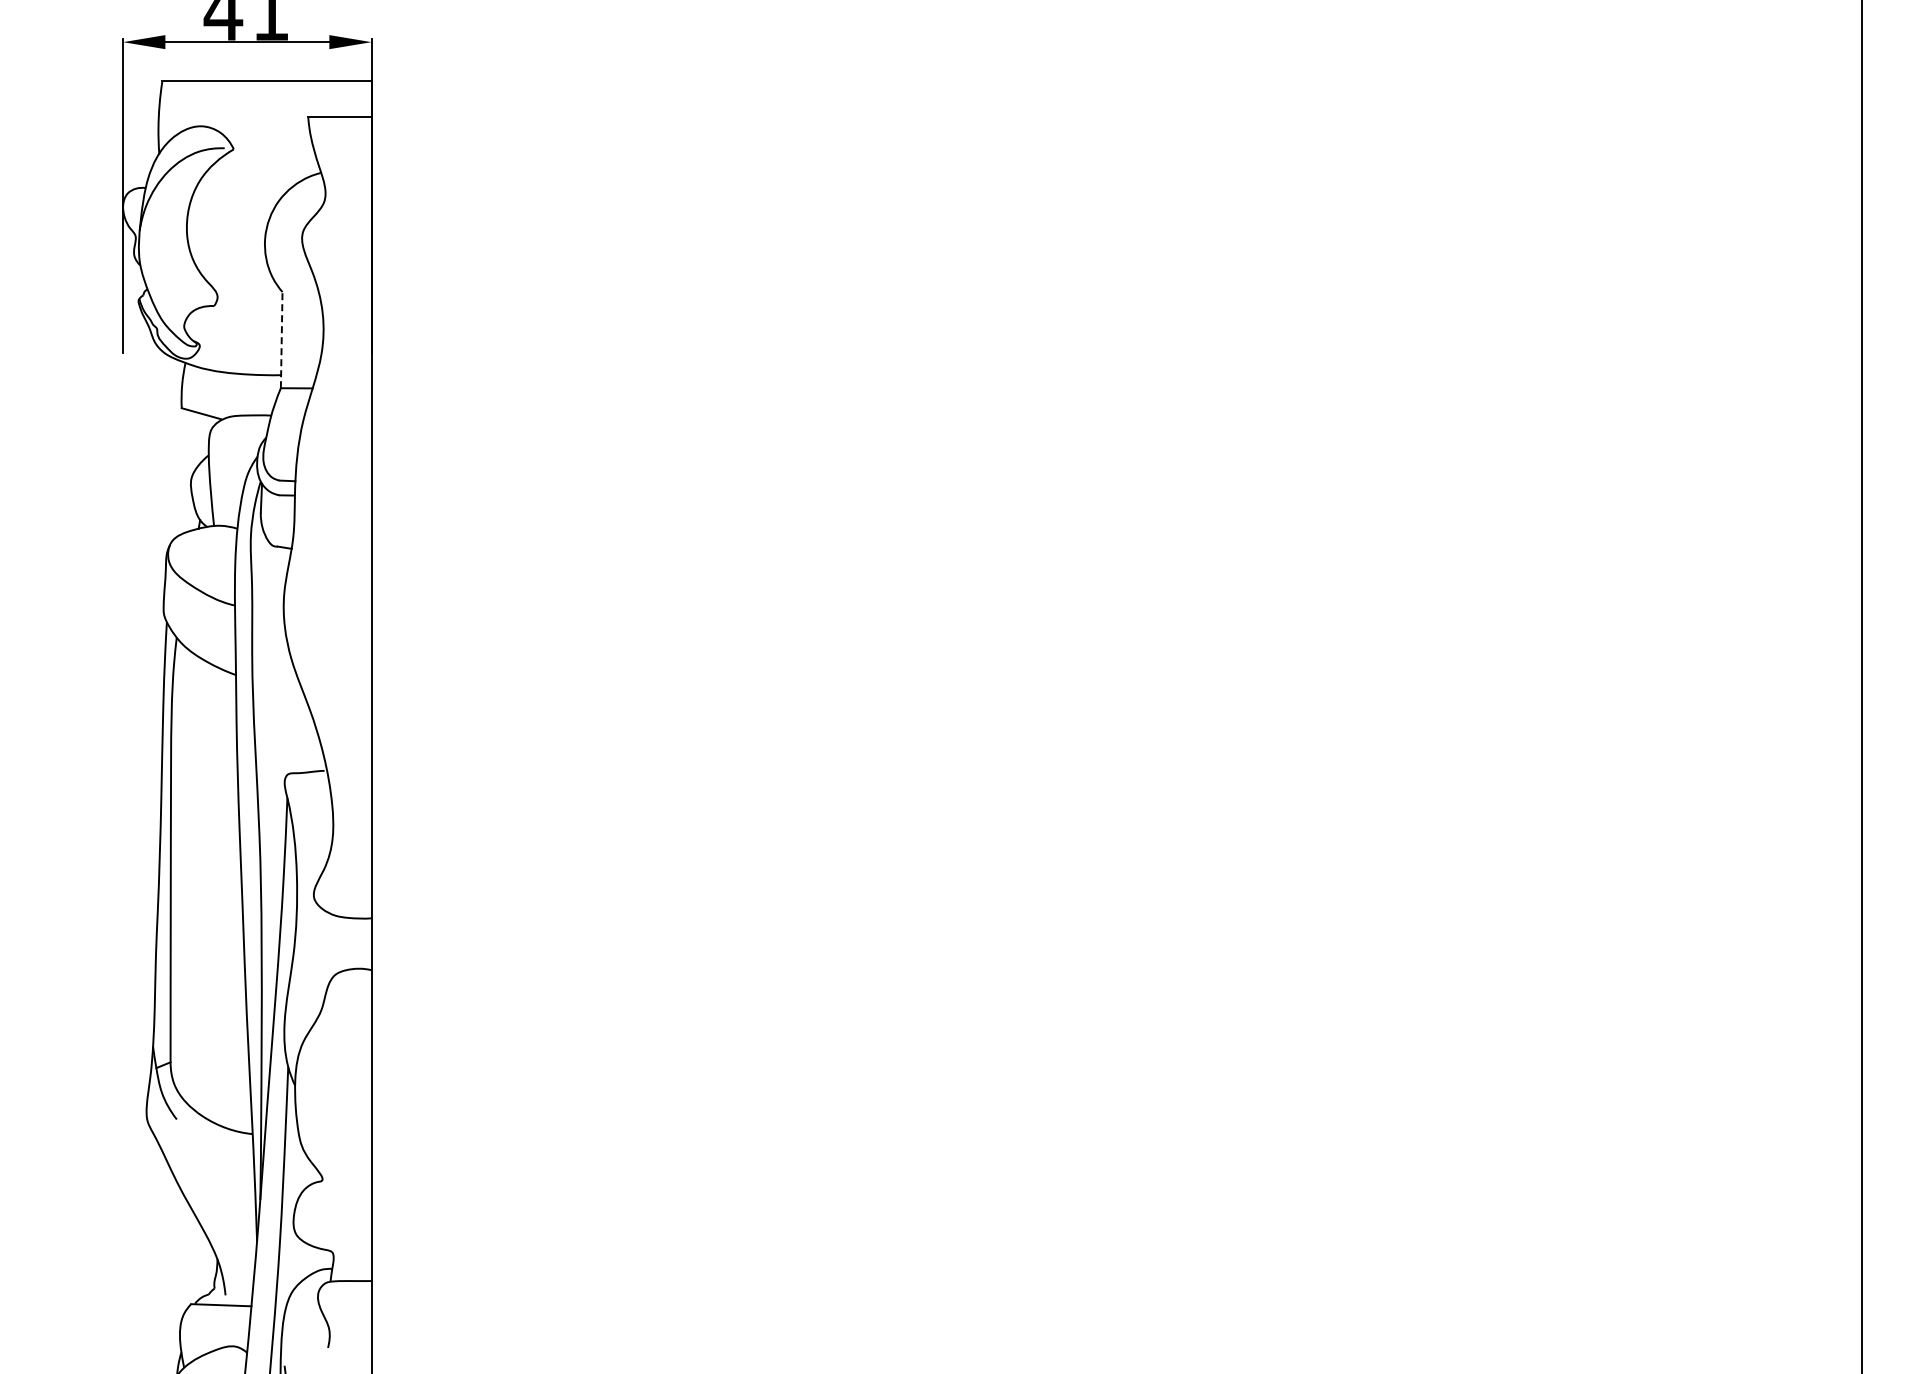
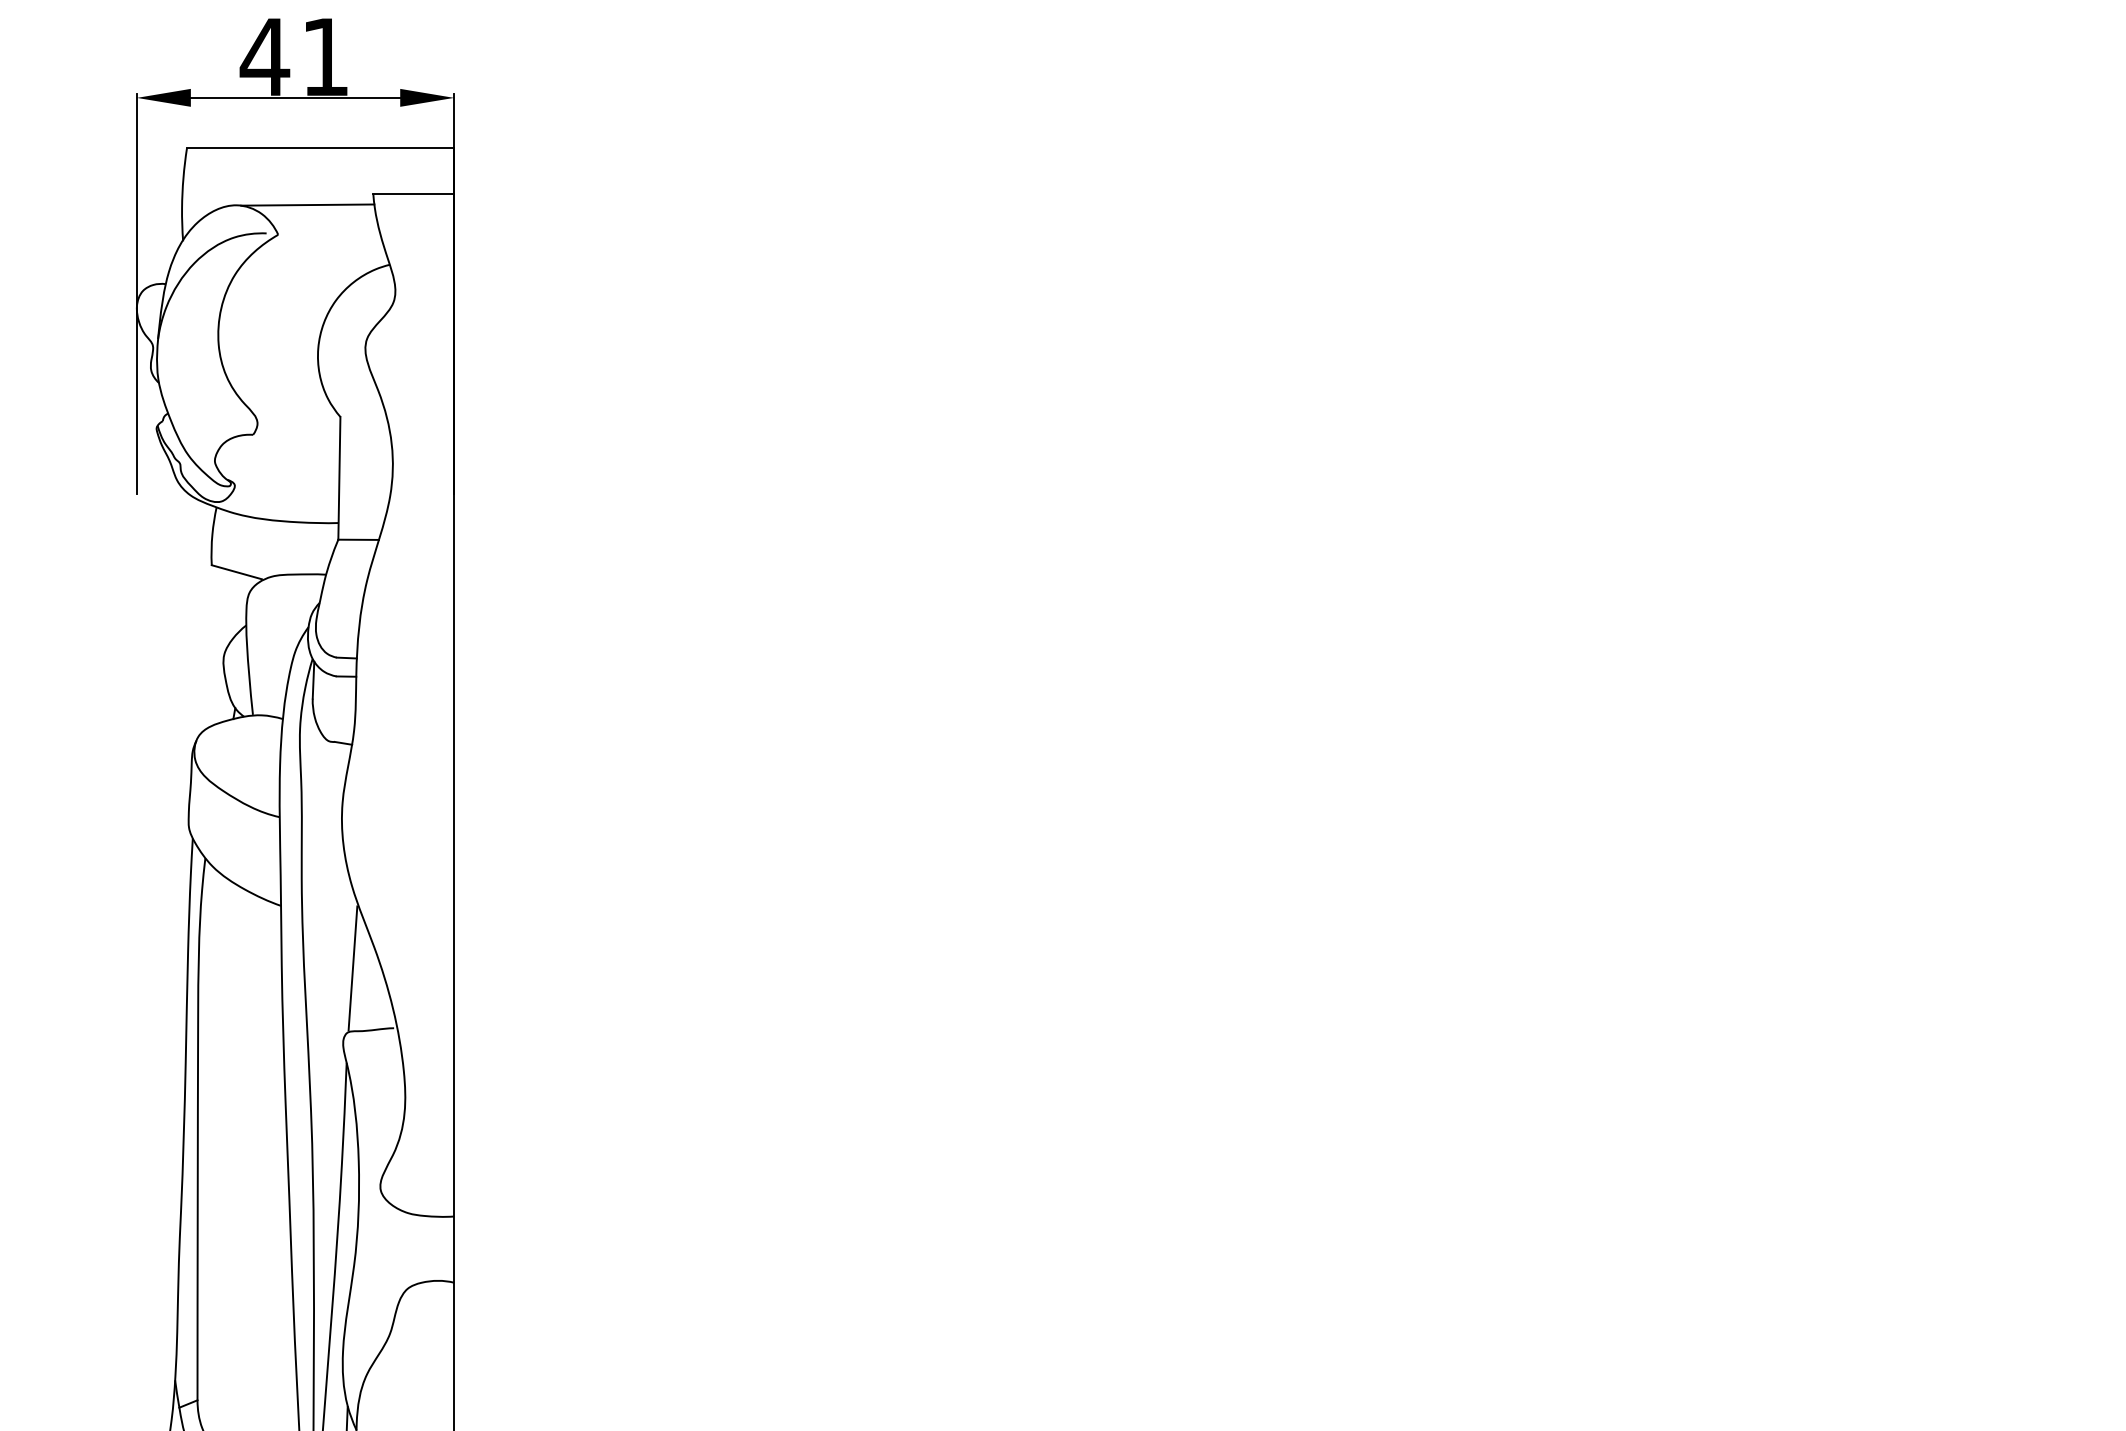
line: (256, 125) -> (307, 204), added
line: (281, 339) -> (339, 477), dashed -> solid
line: (291, 723) -> (351, 967), added

